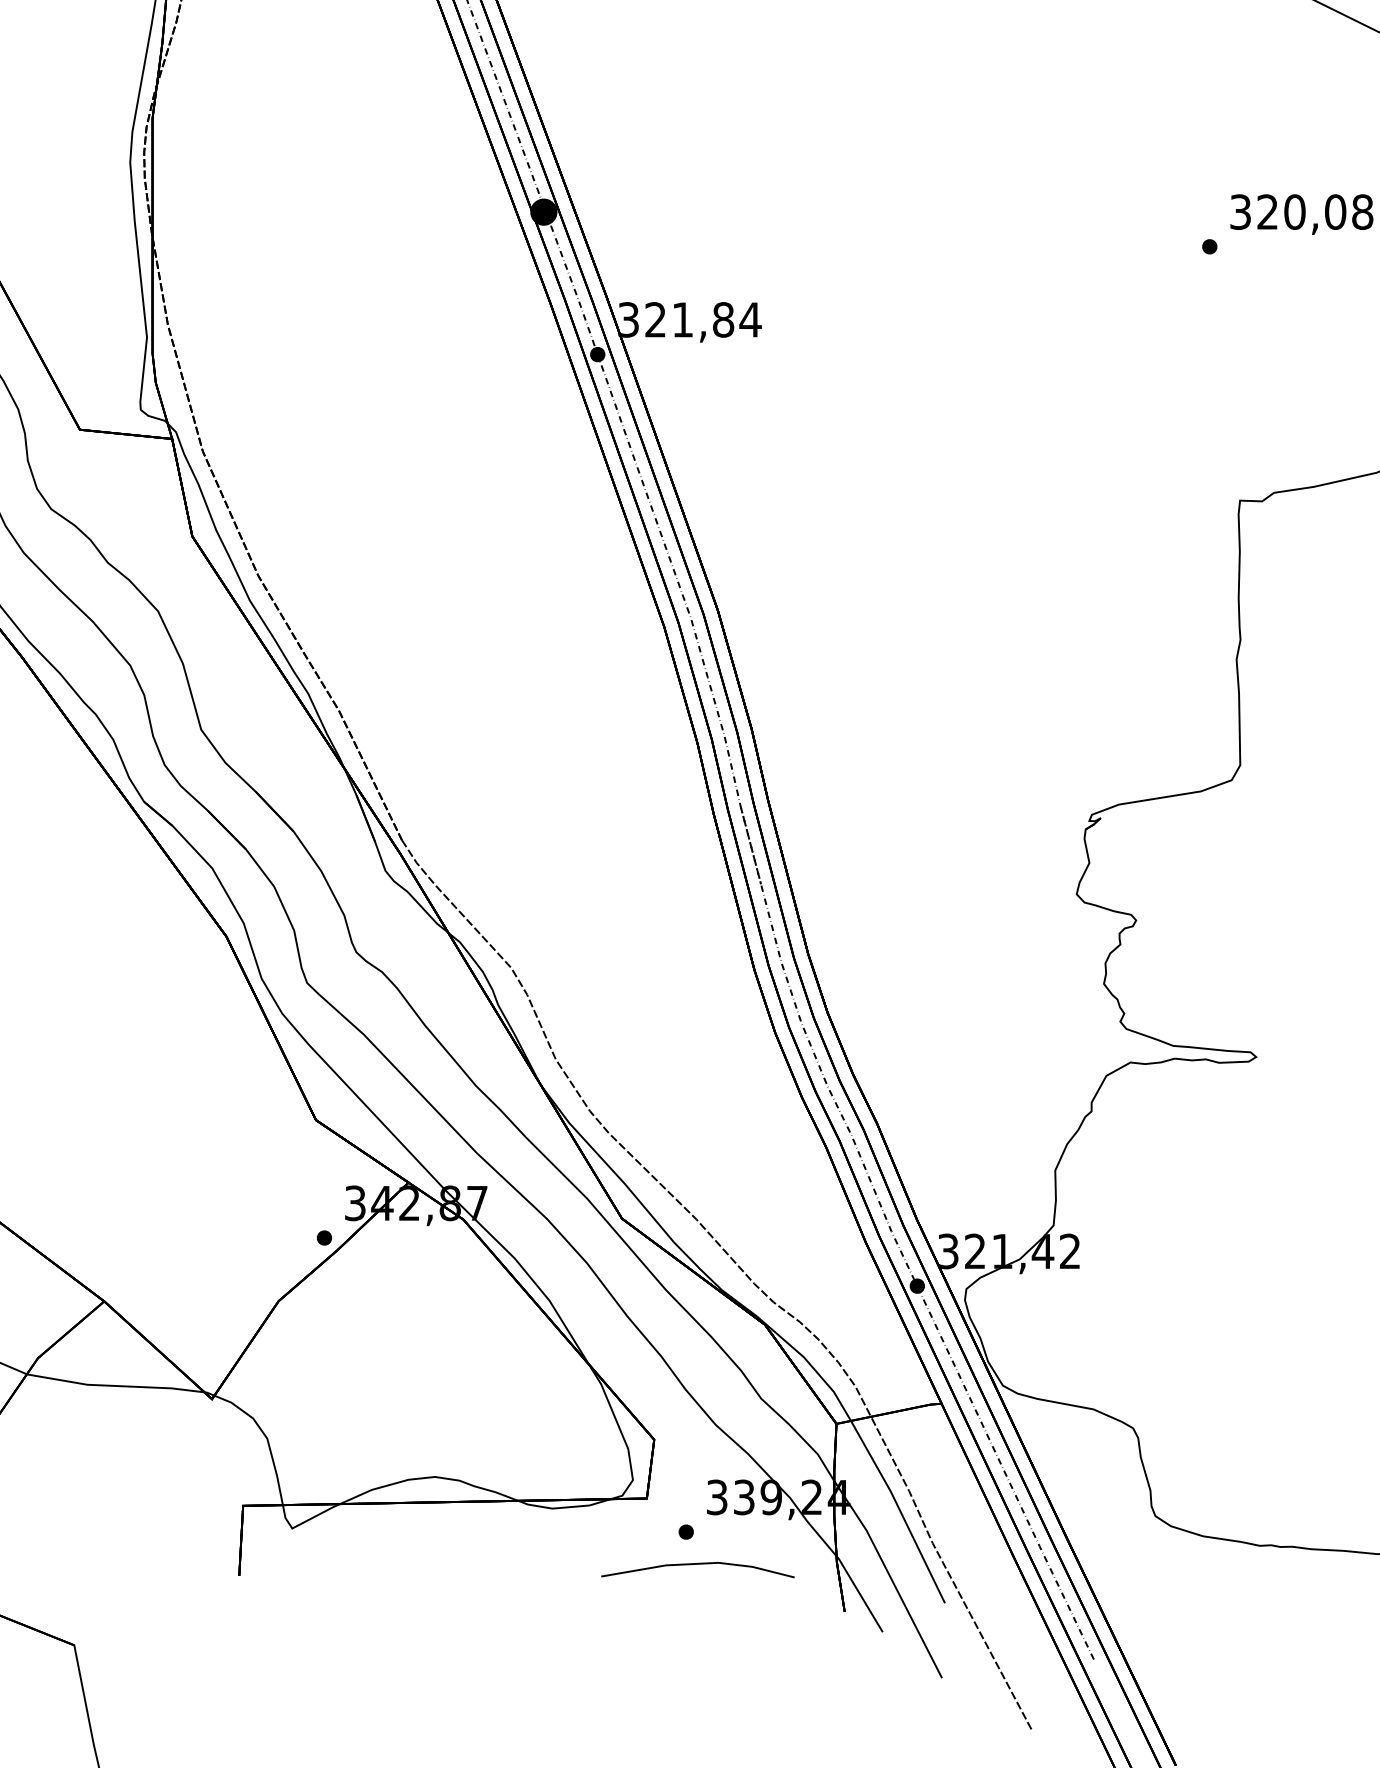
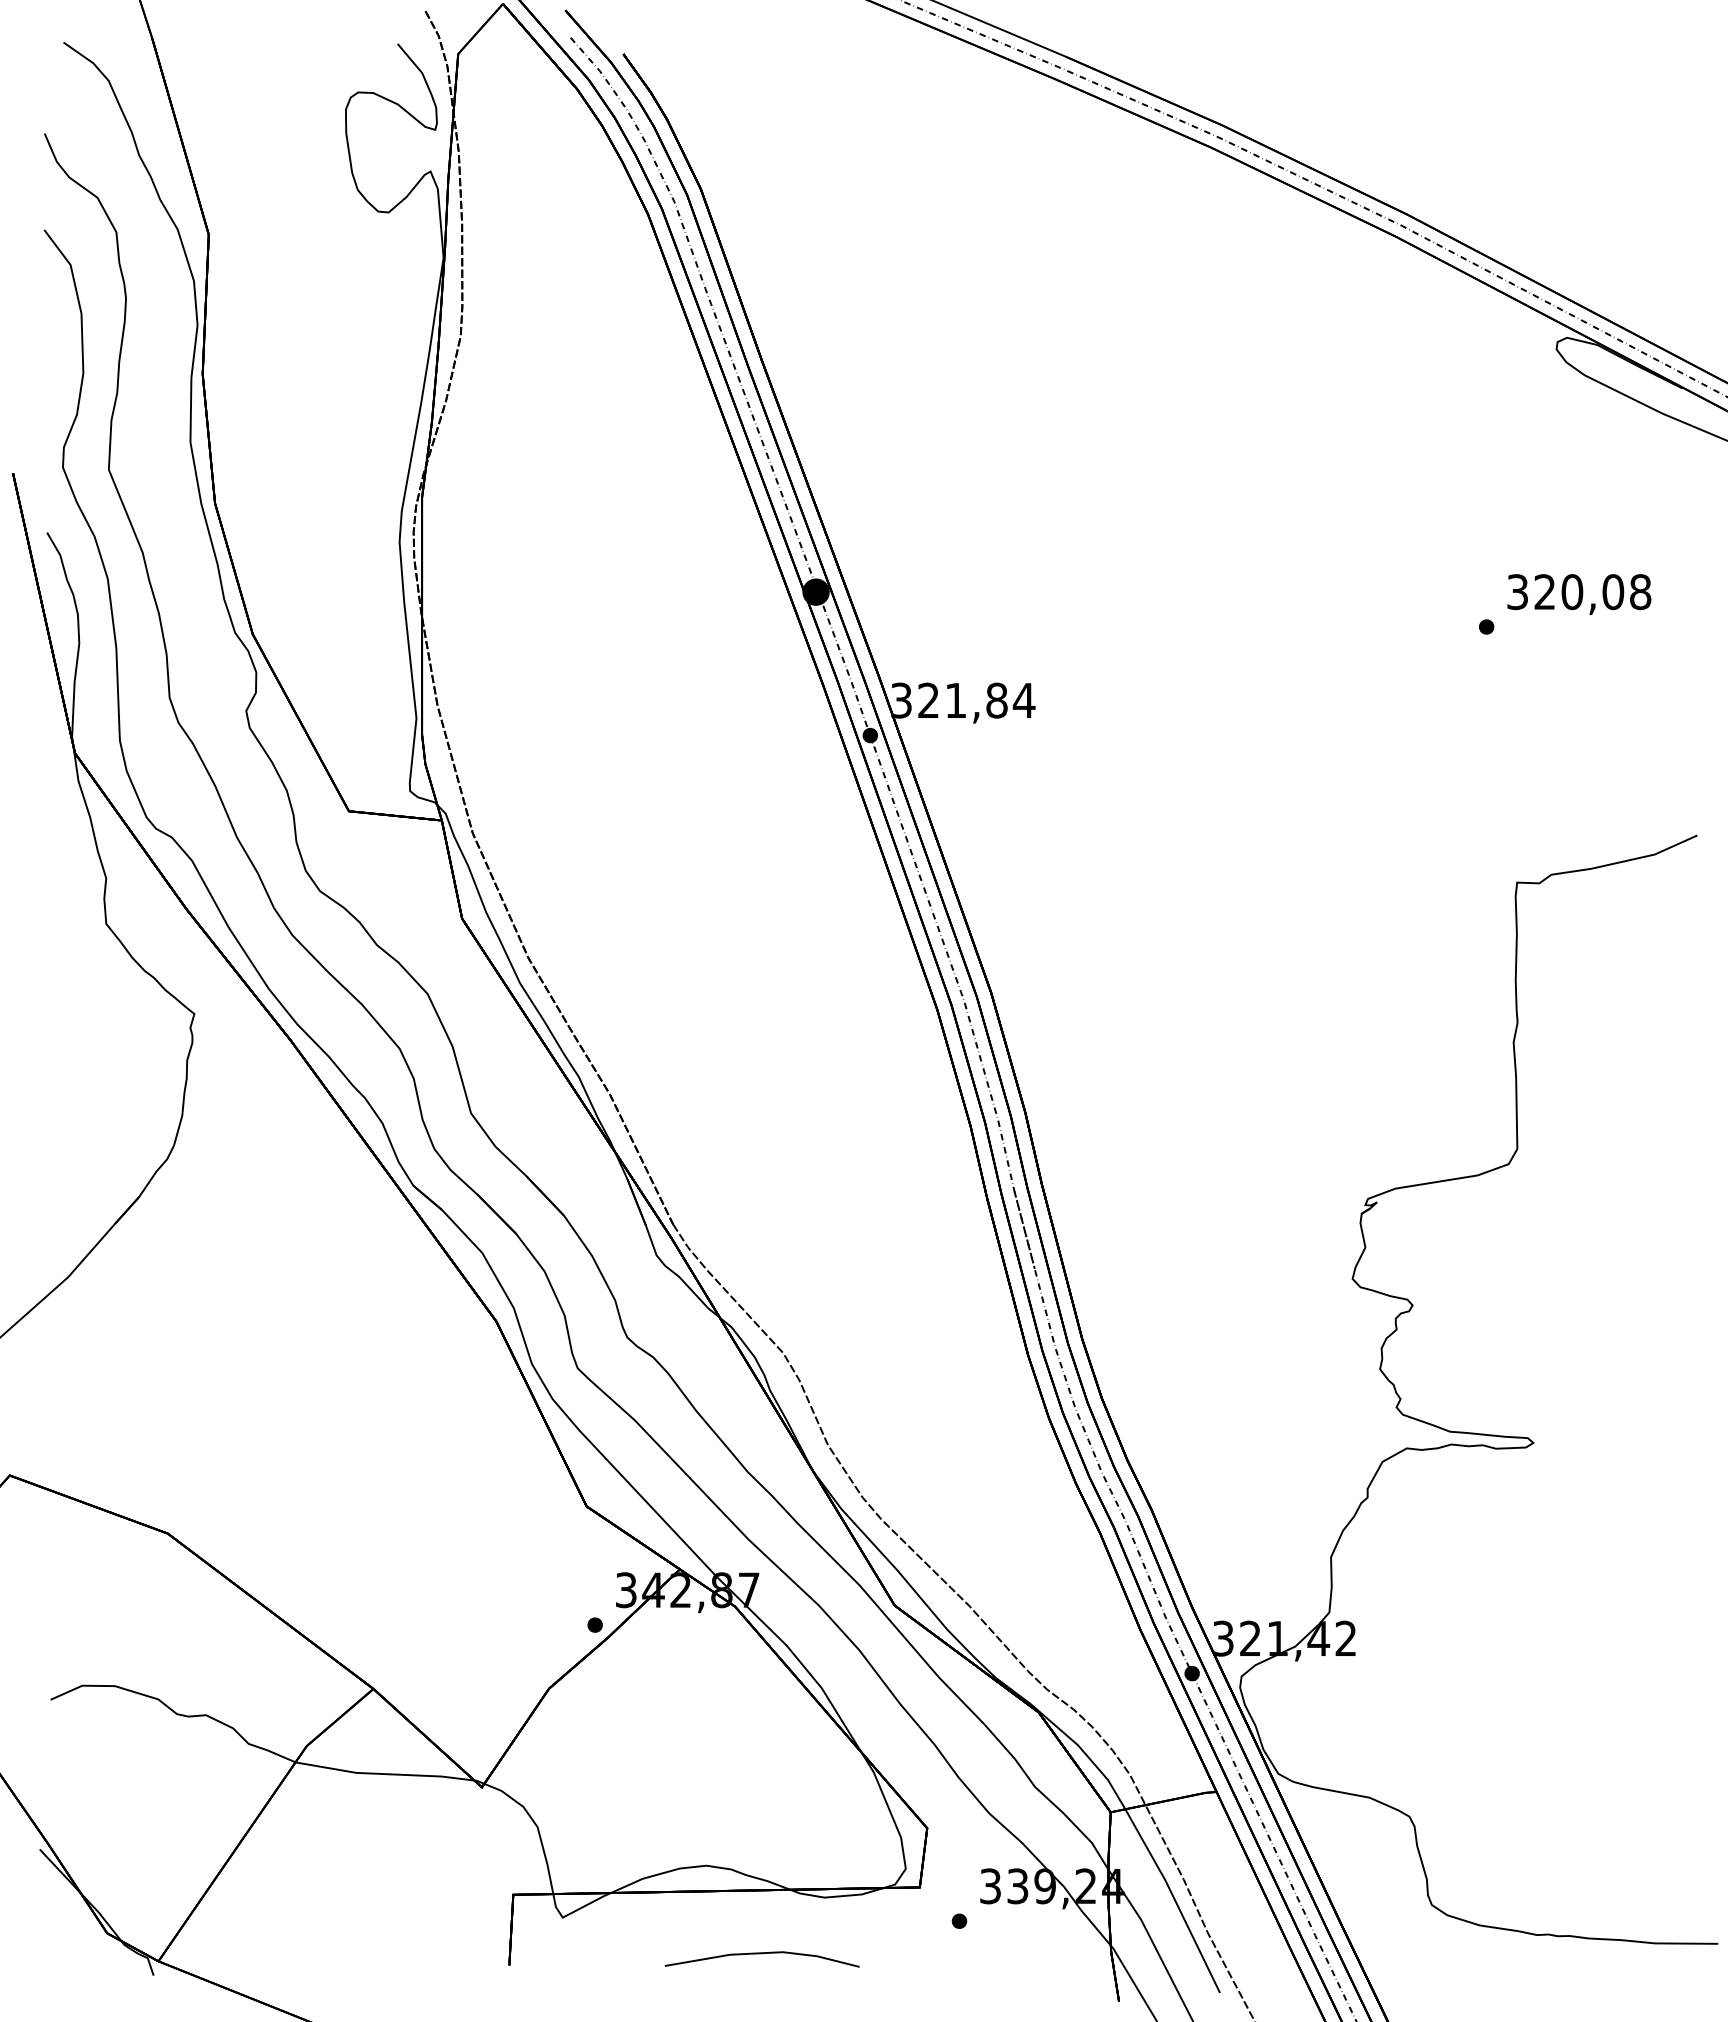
line: (697, 1565) -> (761, 1954), moved

